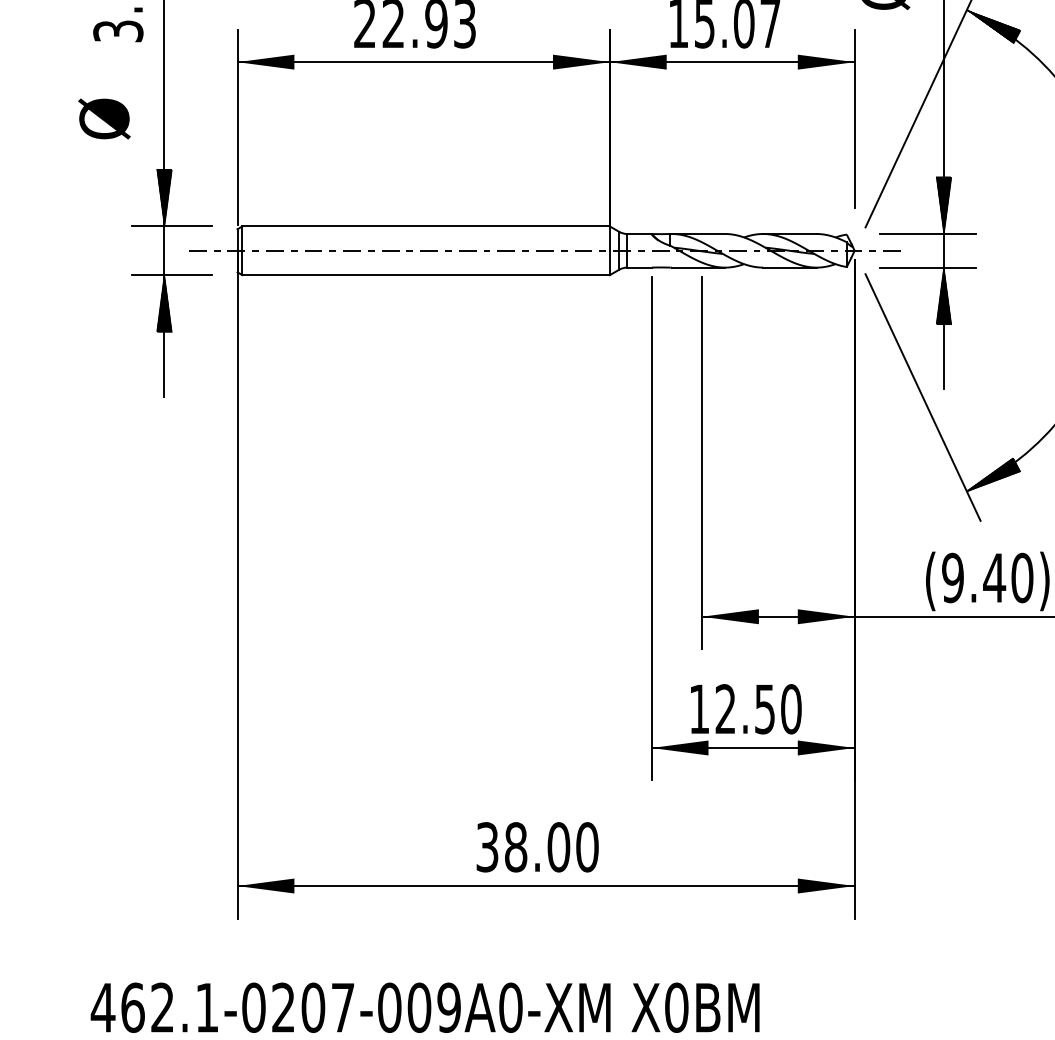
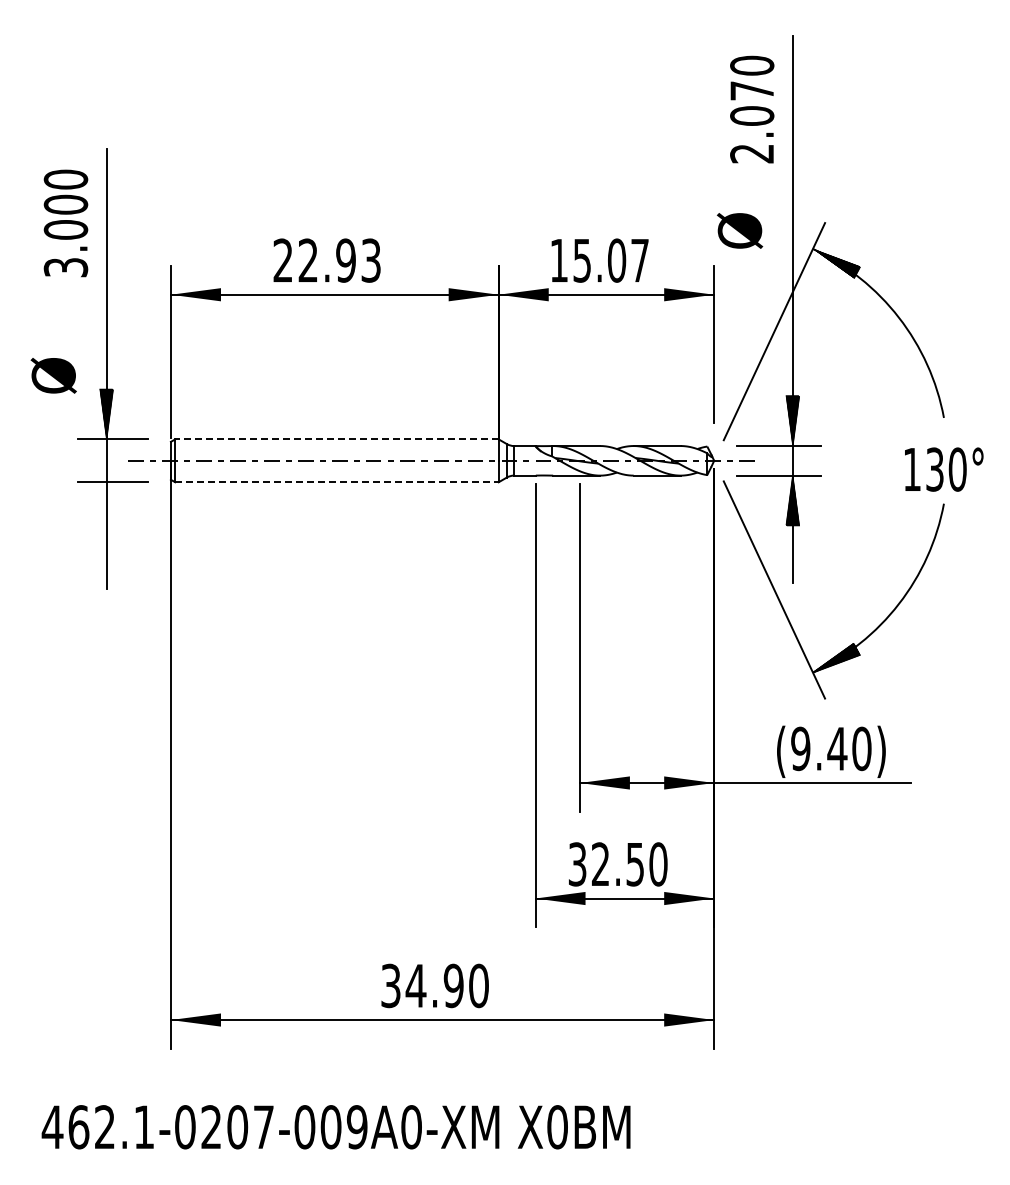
text: (104, 118) -> (53, 375), moved
line: (425, 226) -> (336, 439), solid -> dashed
line: (425, 275) -> (336, 482), solid -> dashed
hatch: (164, 303) -> (106, 507), removed
text: (699, 709) -> (577, 864), 12.50 -> 32.50
text: (536, 846) -> (434, 985), 38.00 -> 34.90

